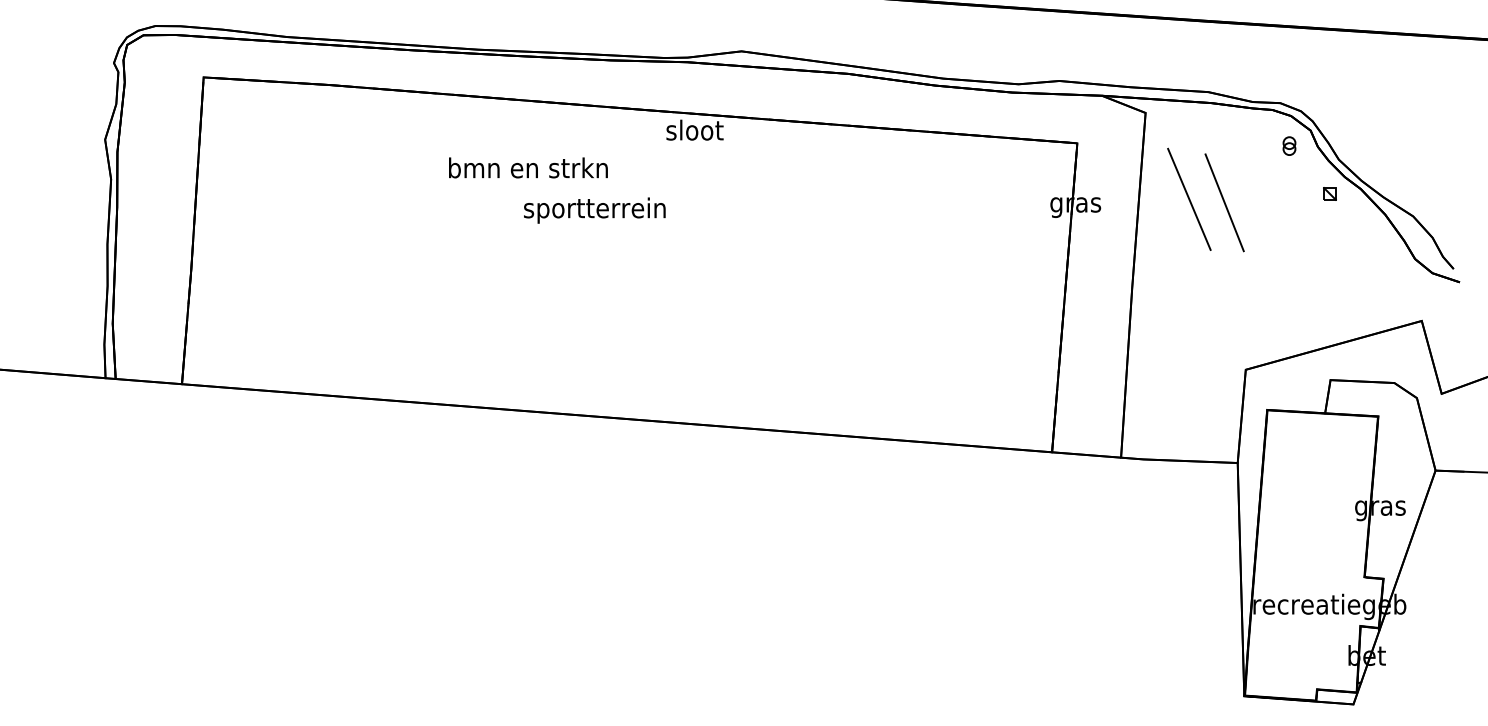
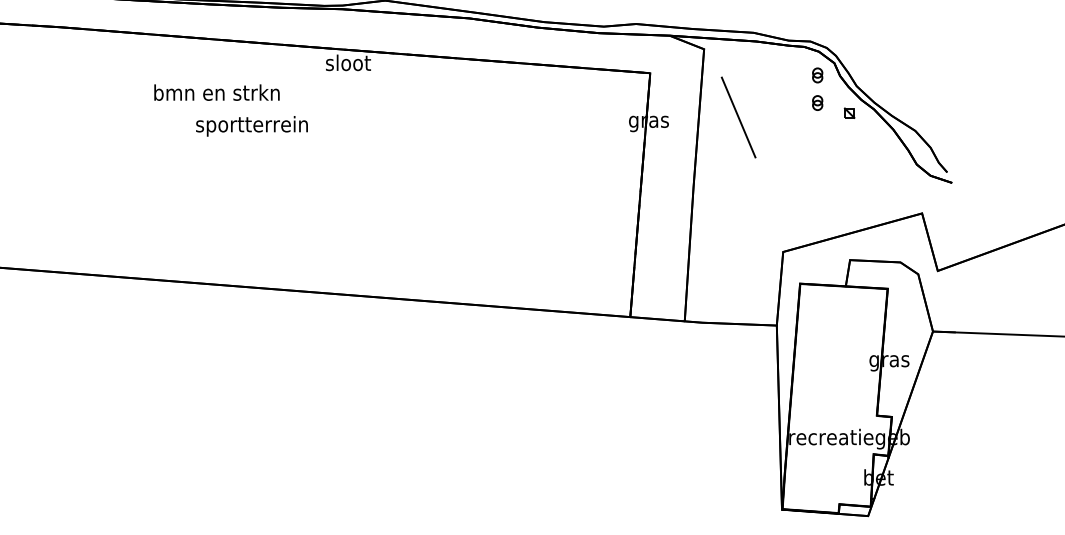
part: (1289, 180) -> (817, 102), added
line: (1224, 202) -> (766, 119), removed
text: (594, 210) -> (251, 126), moved

